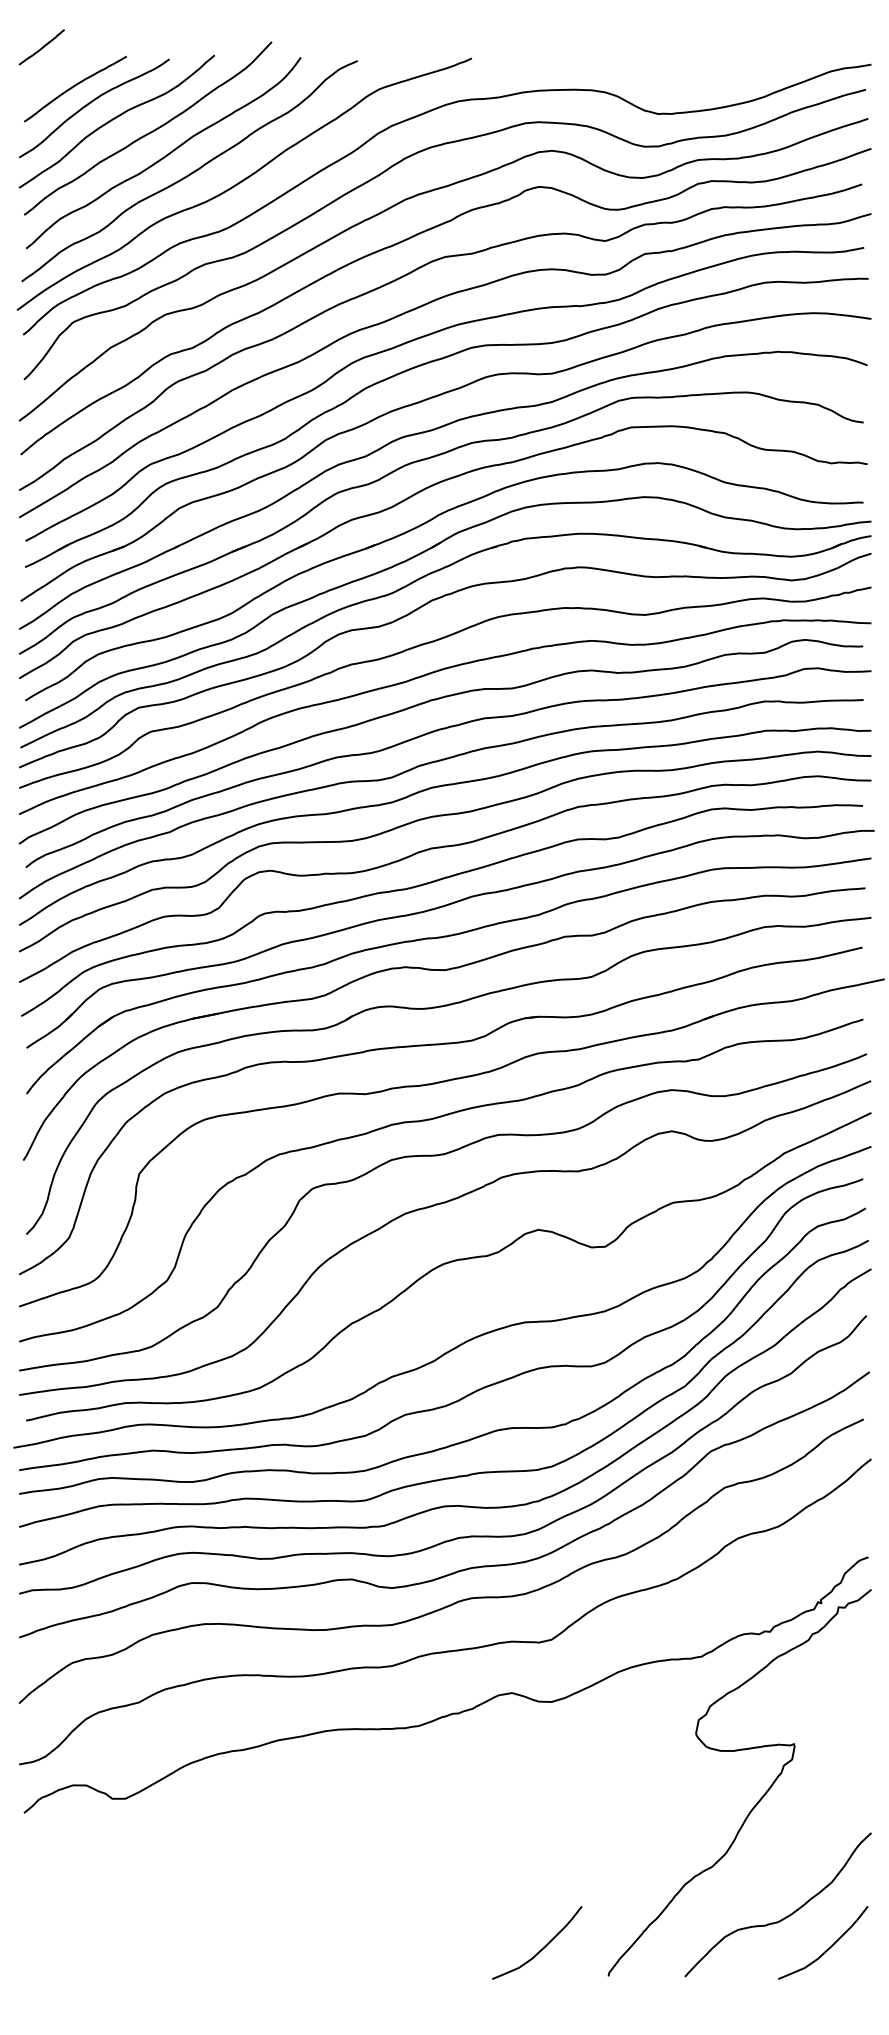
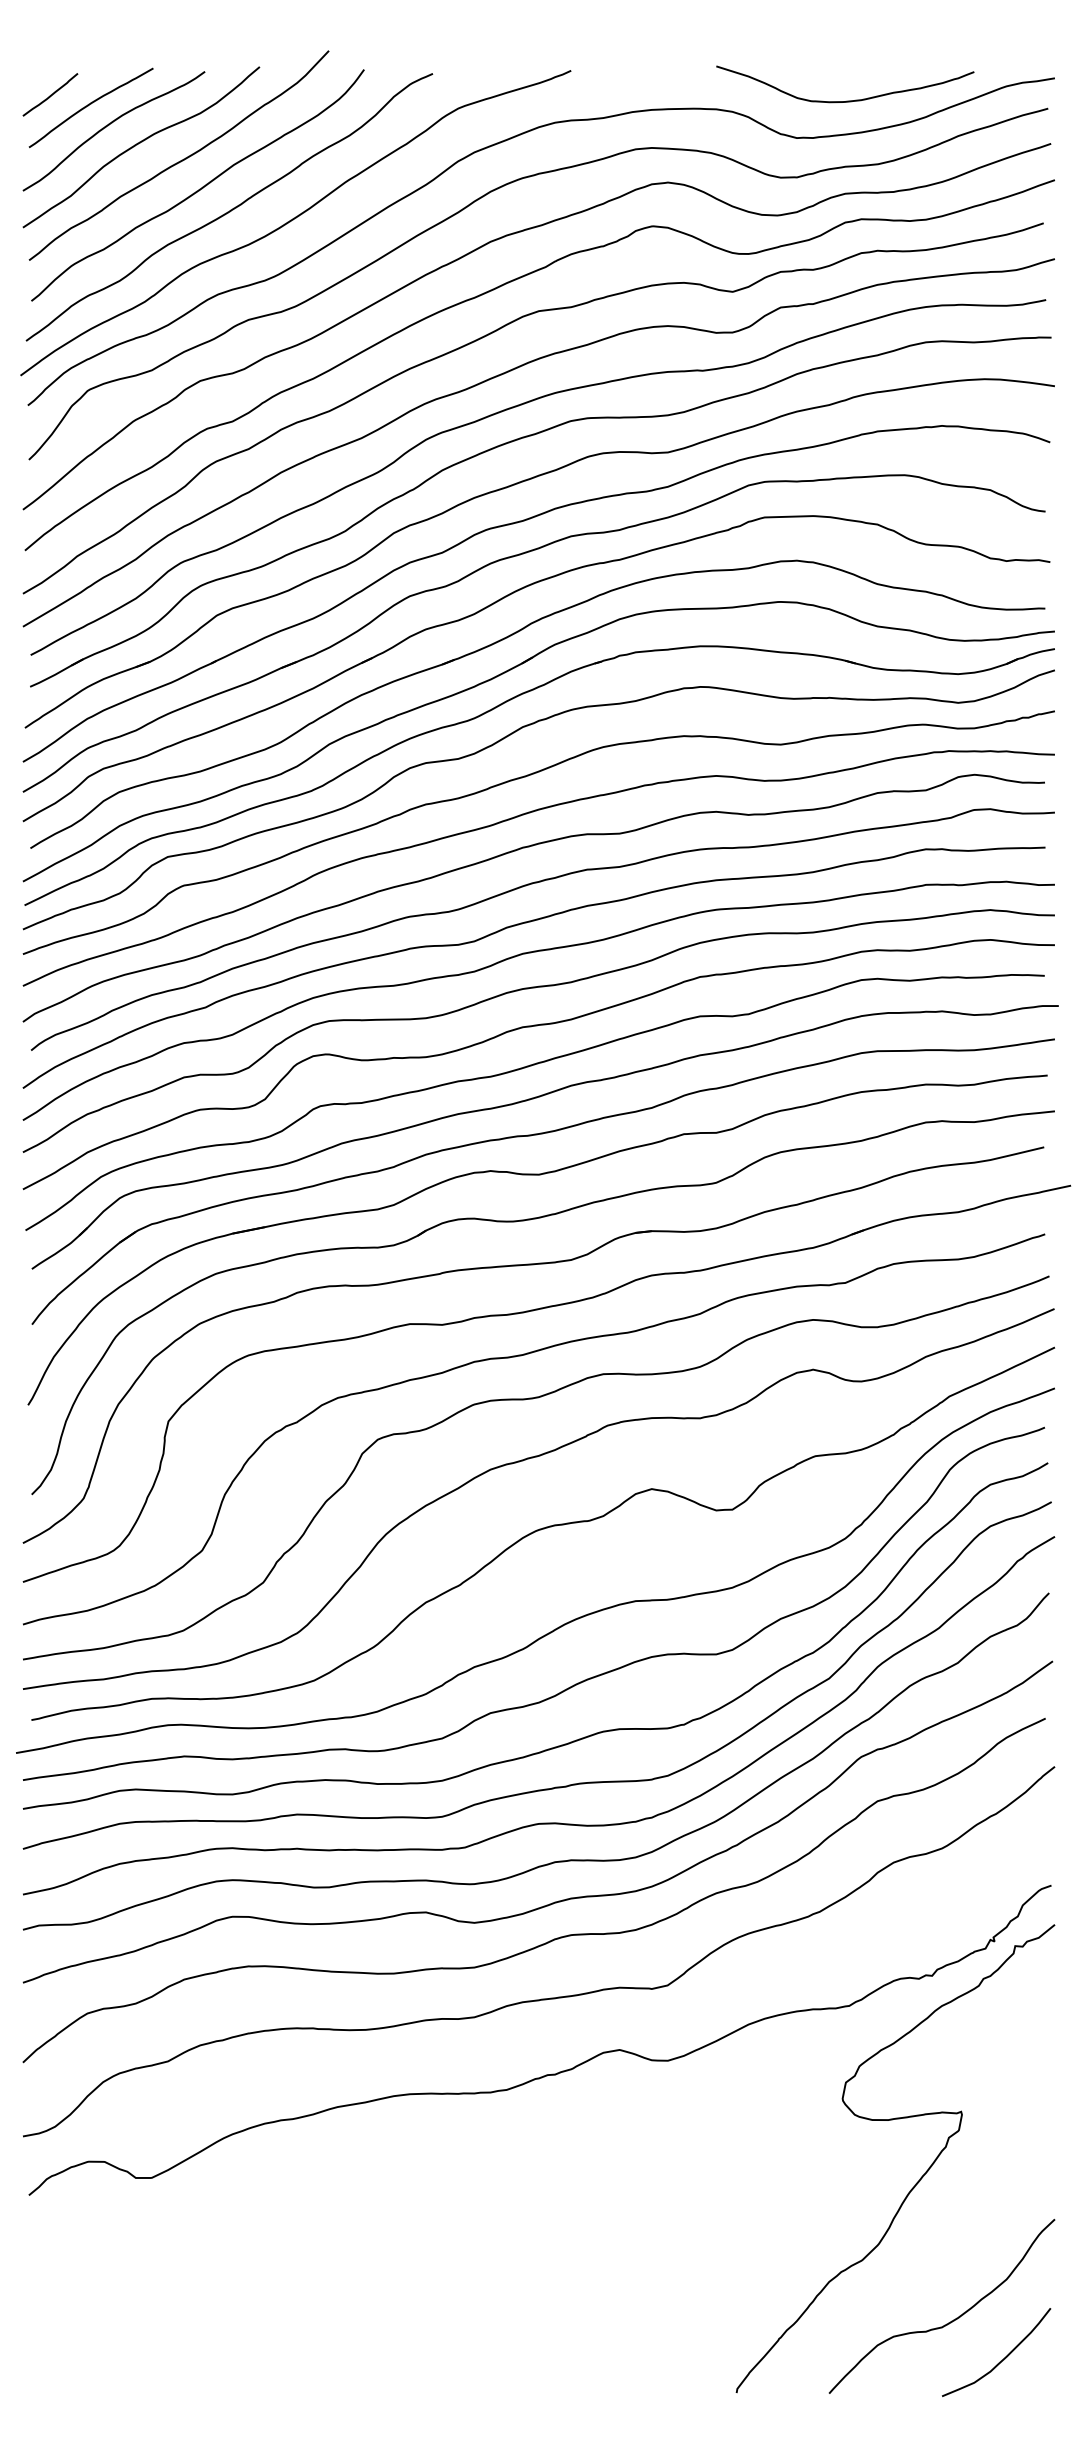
curve: (41, 47) -> (50, 95), moved
curve: (701, 82) -> (849, 99), added
curve: (542, 1947) -> (656, 2358), removed

